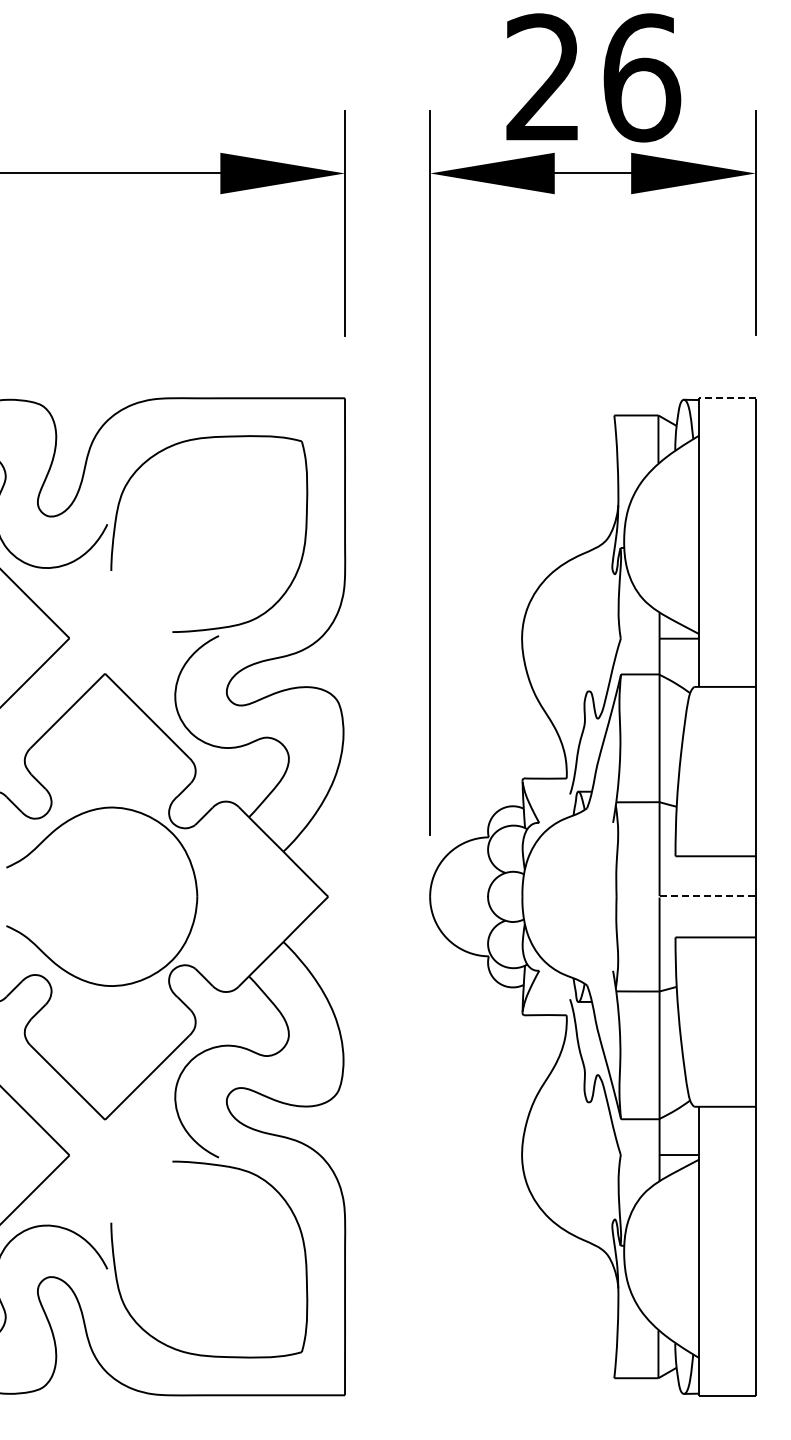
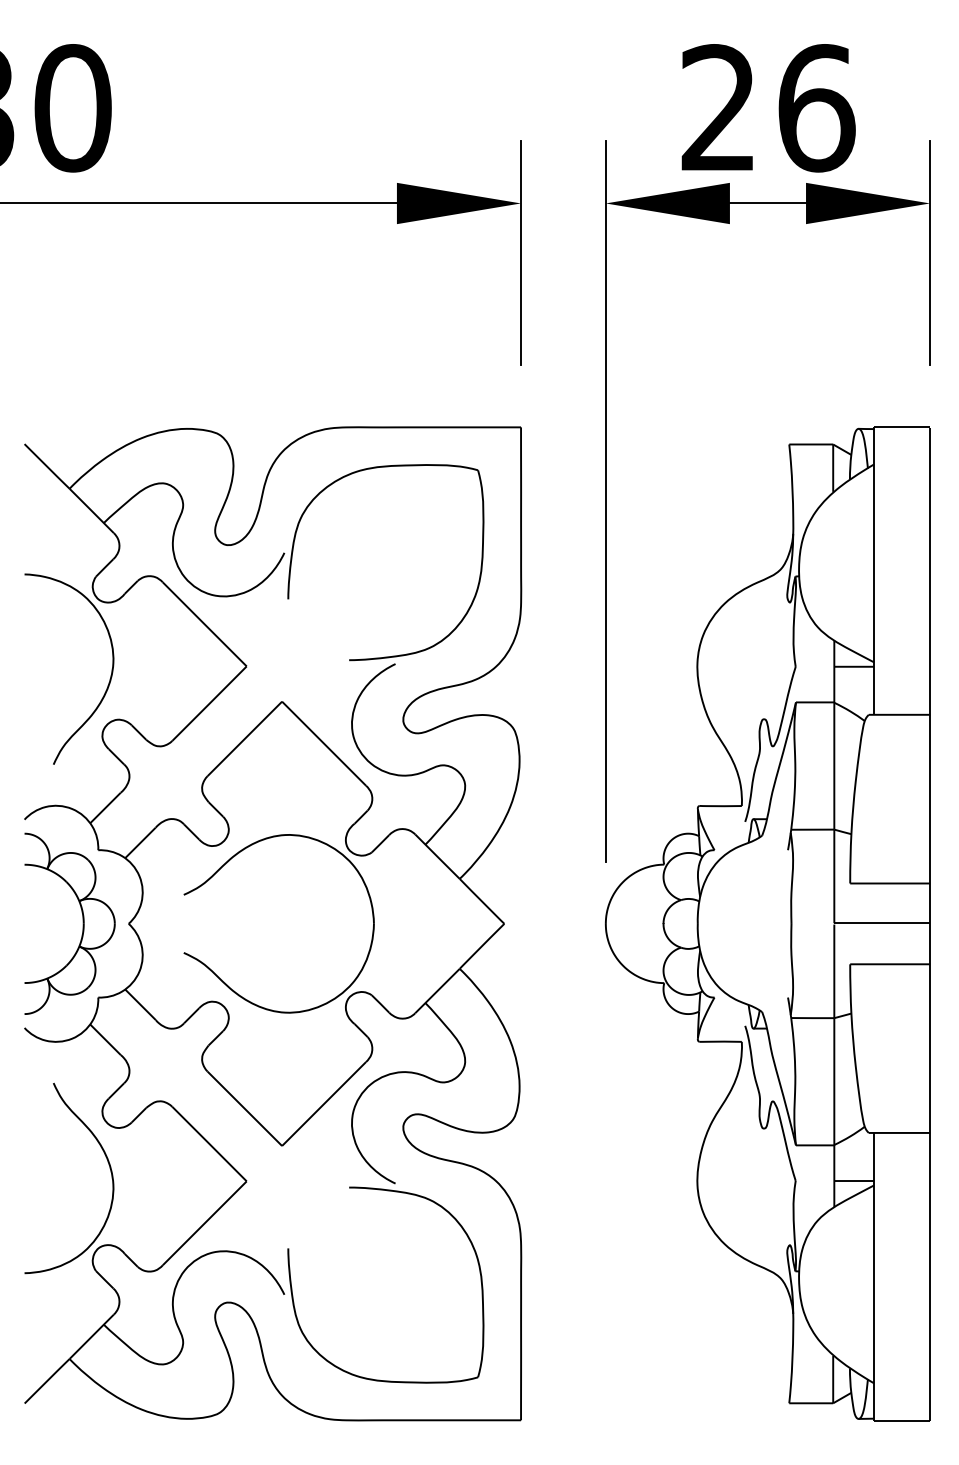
line: (727, 397) -> (901, 426), dashed -> solid
line: (707, 896) -> (882, 923), dashed -> solid

